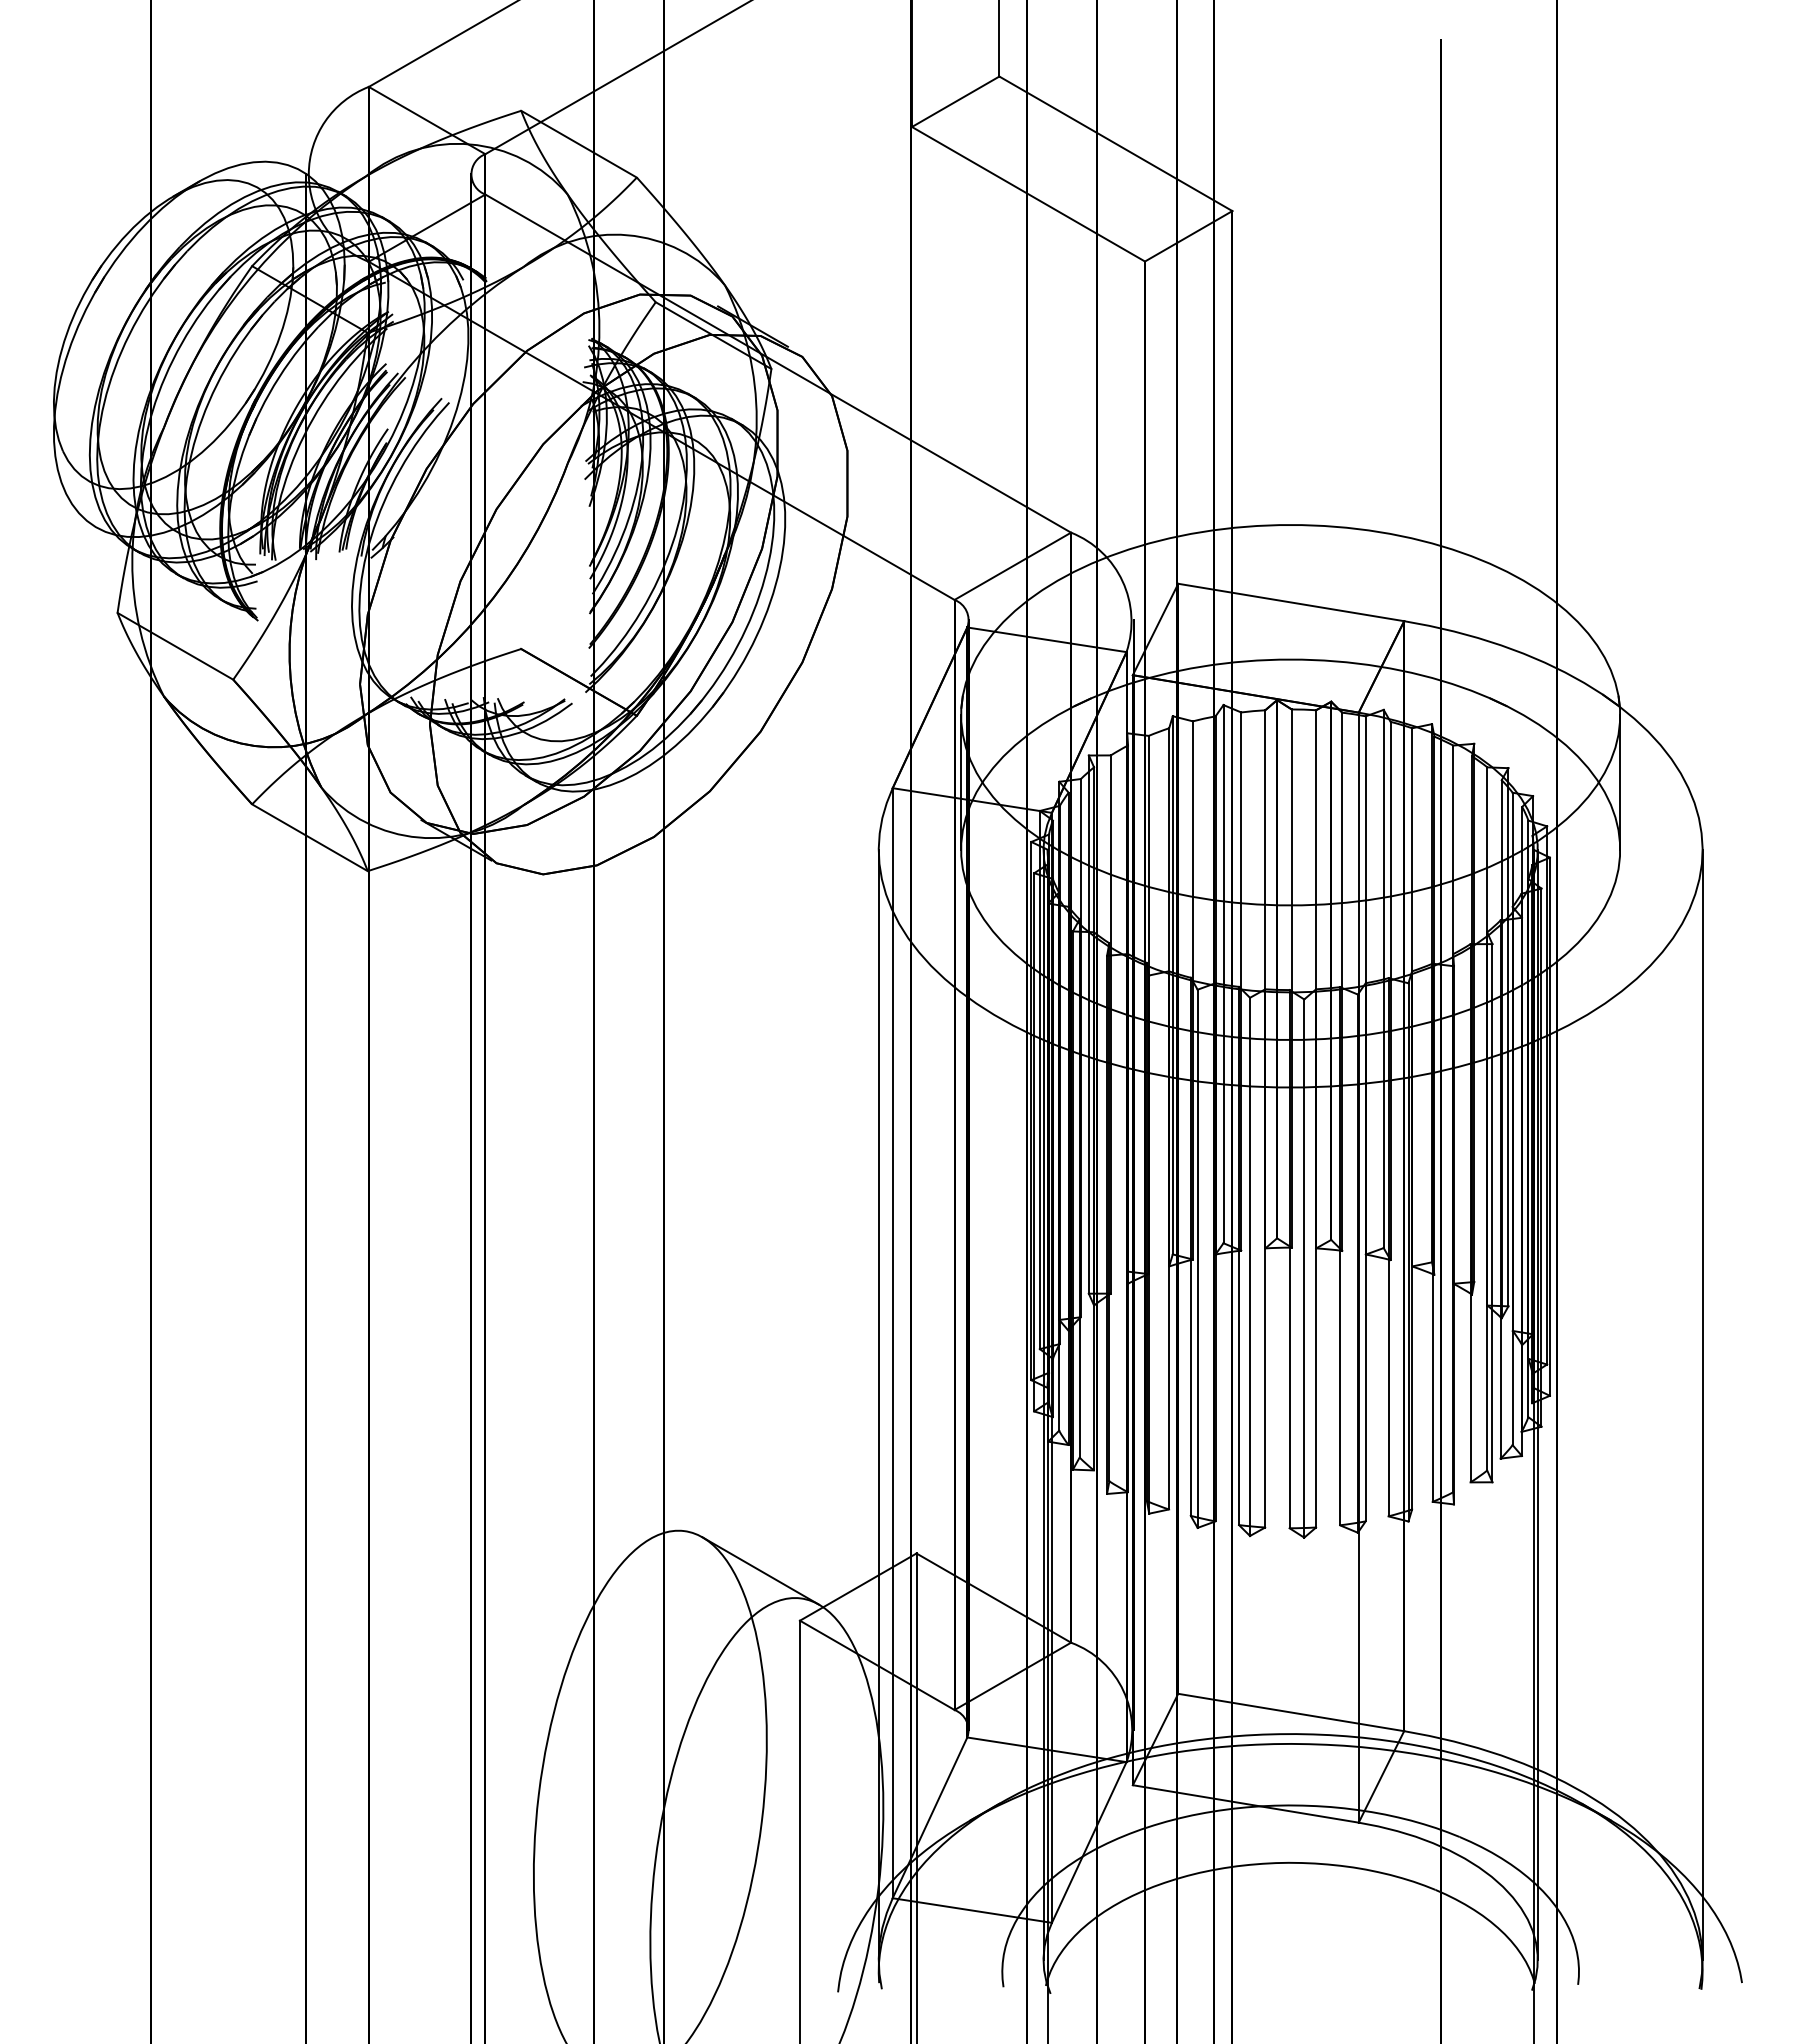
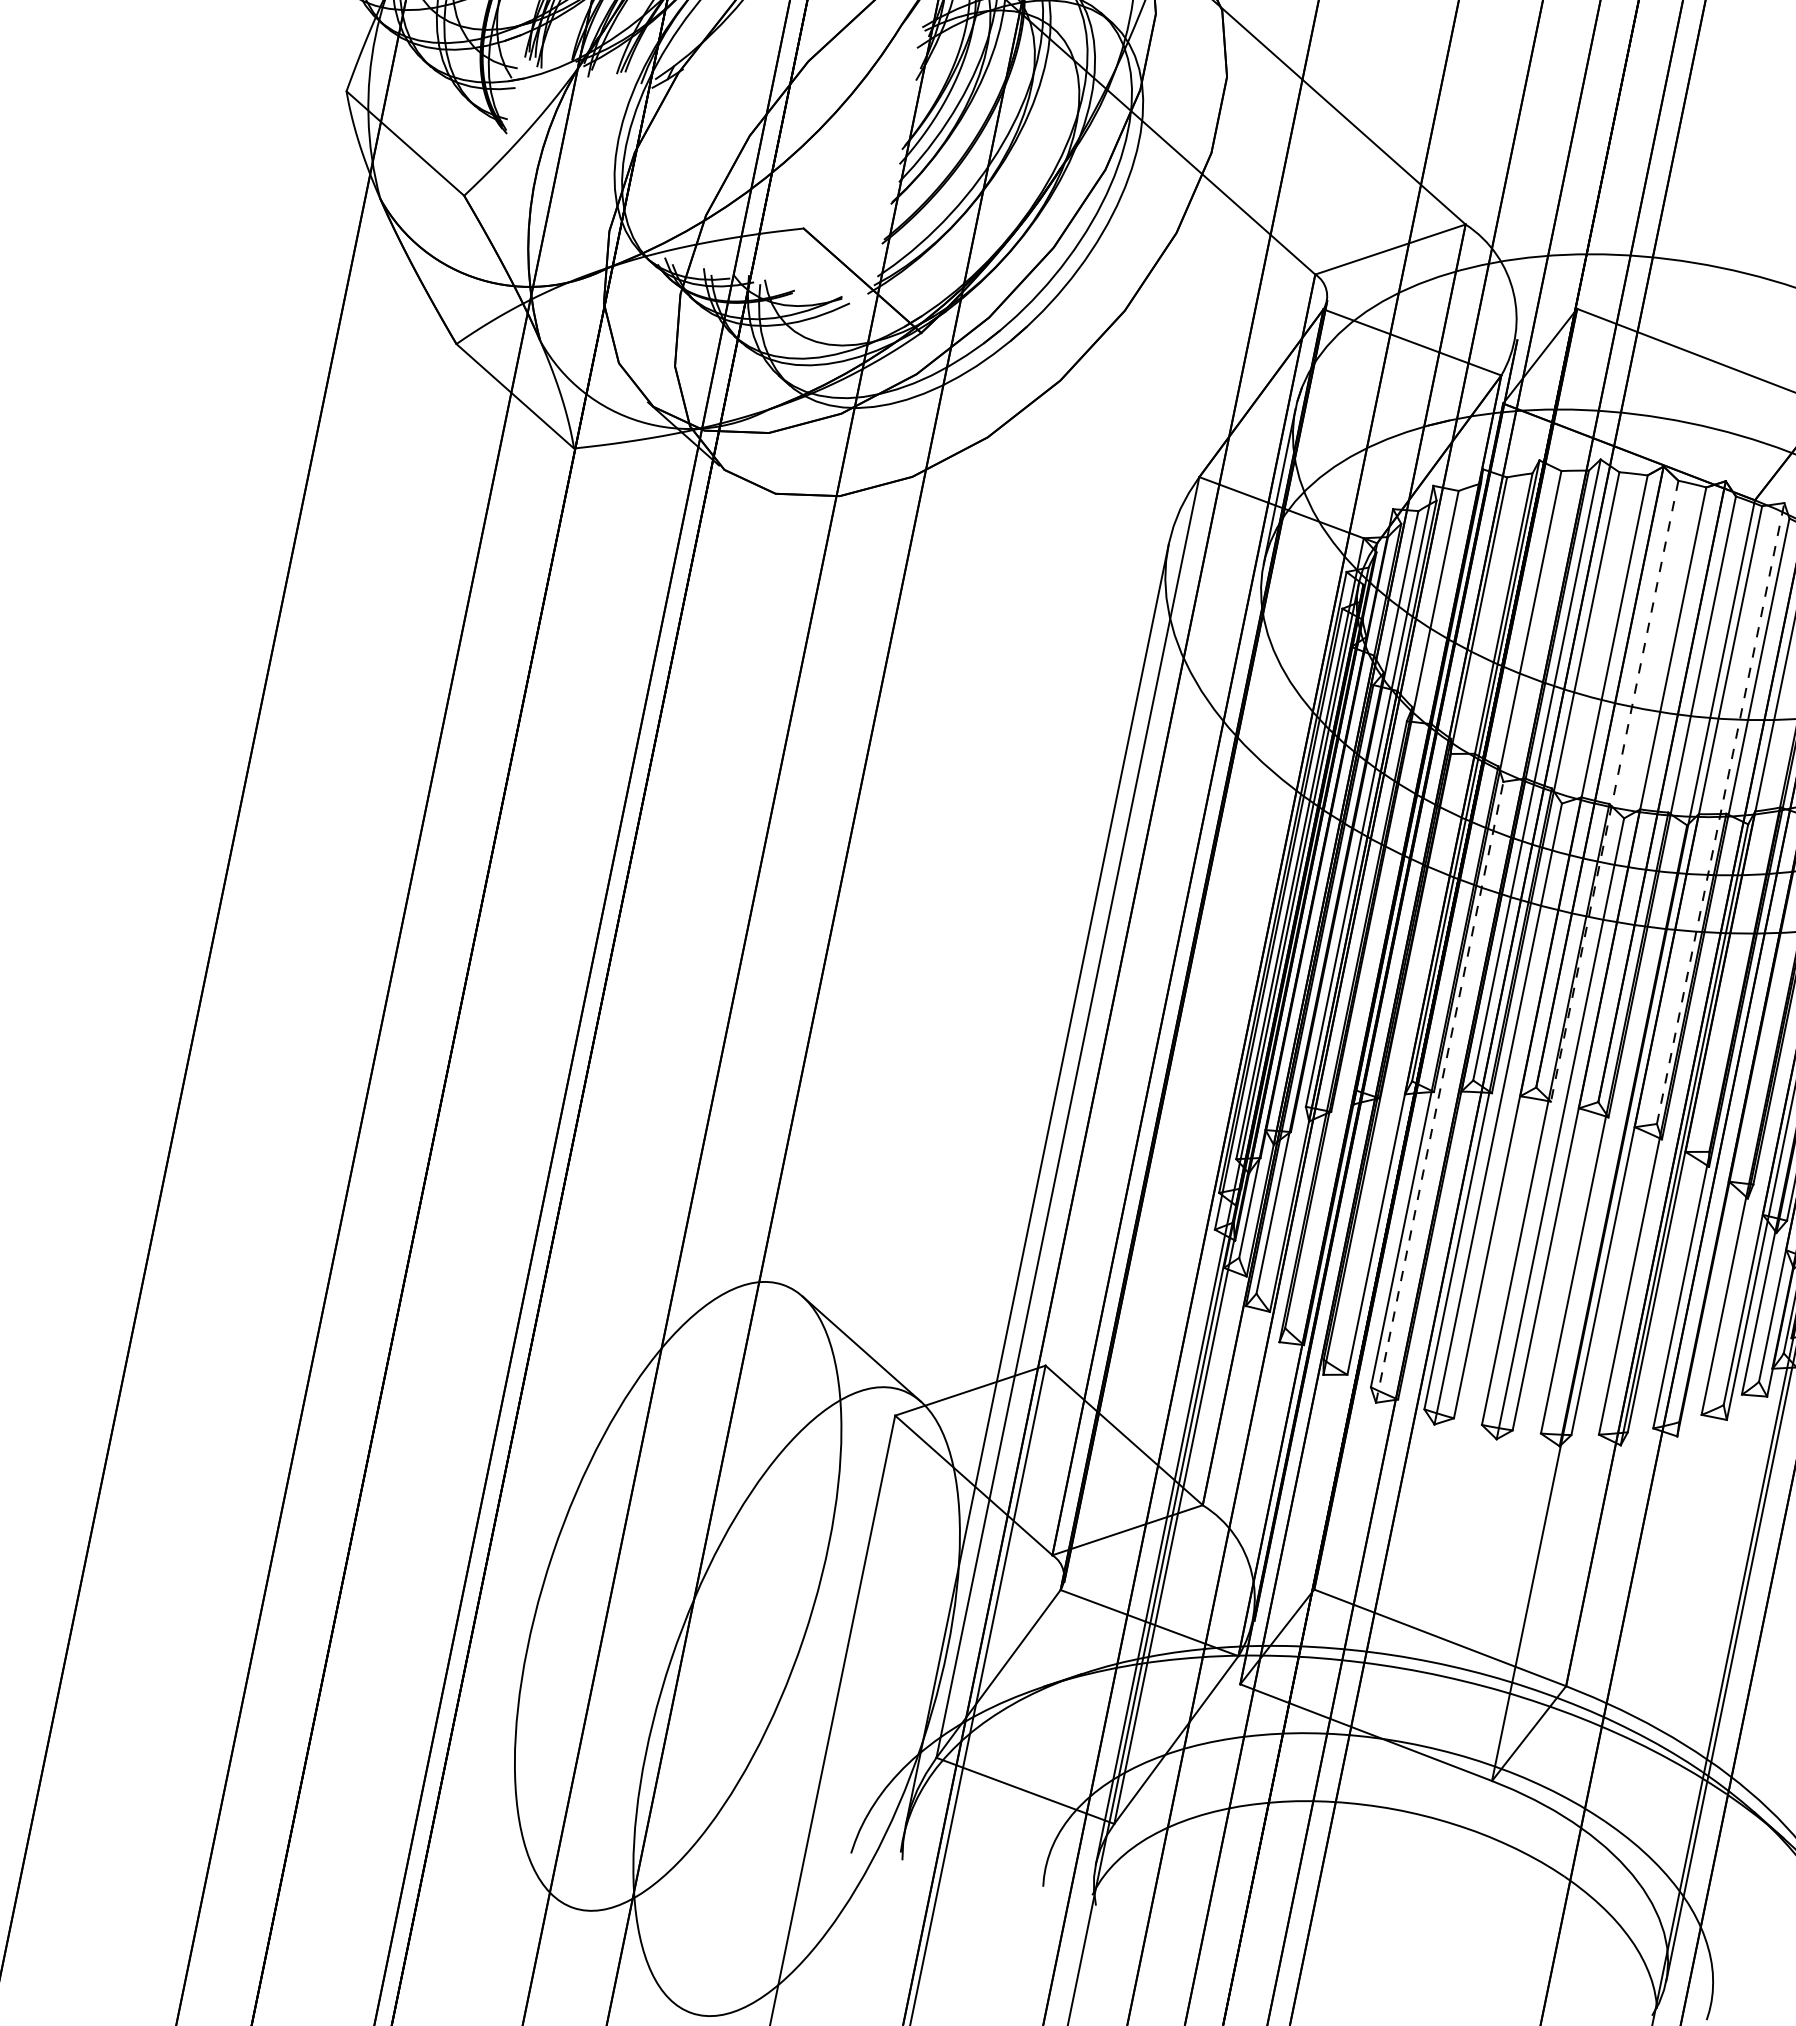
line: (1383, 978) -> (1720, 812), solid -> dashed
line: (1291, 979) -> (1614, 792), solid -> dashed
line: (1197, 1258) -> (1439, 1091), solid -> dashed

